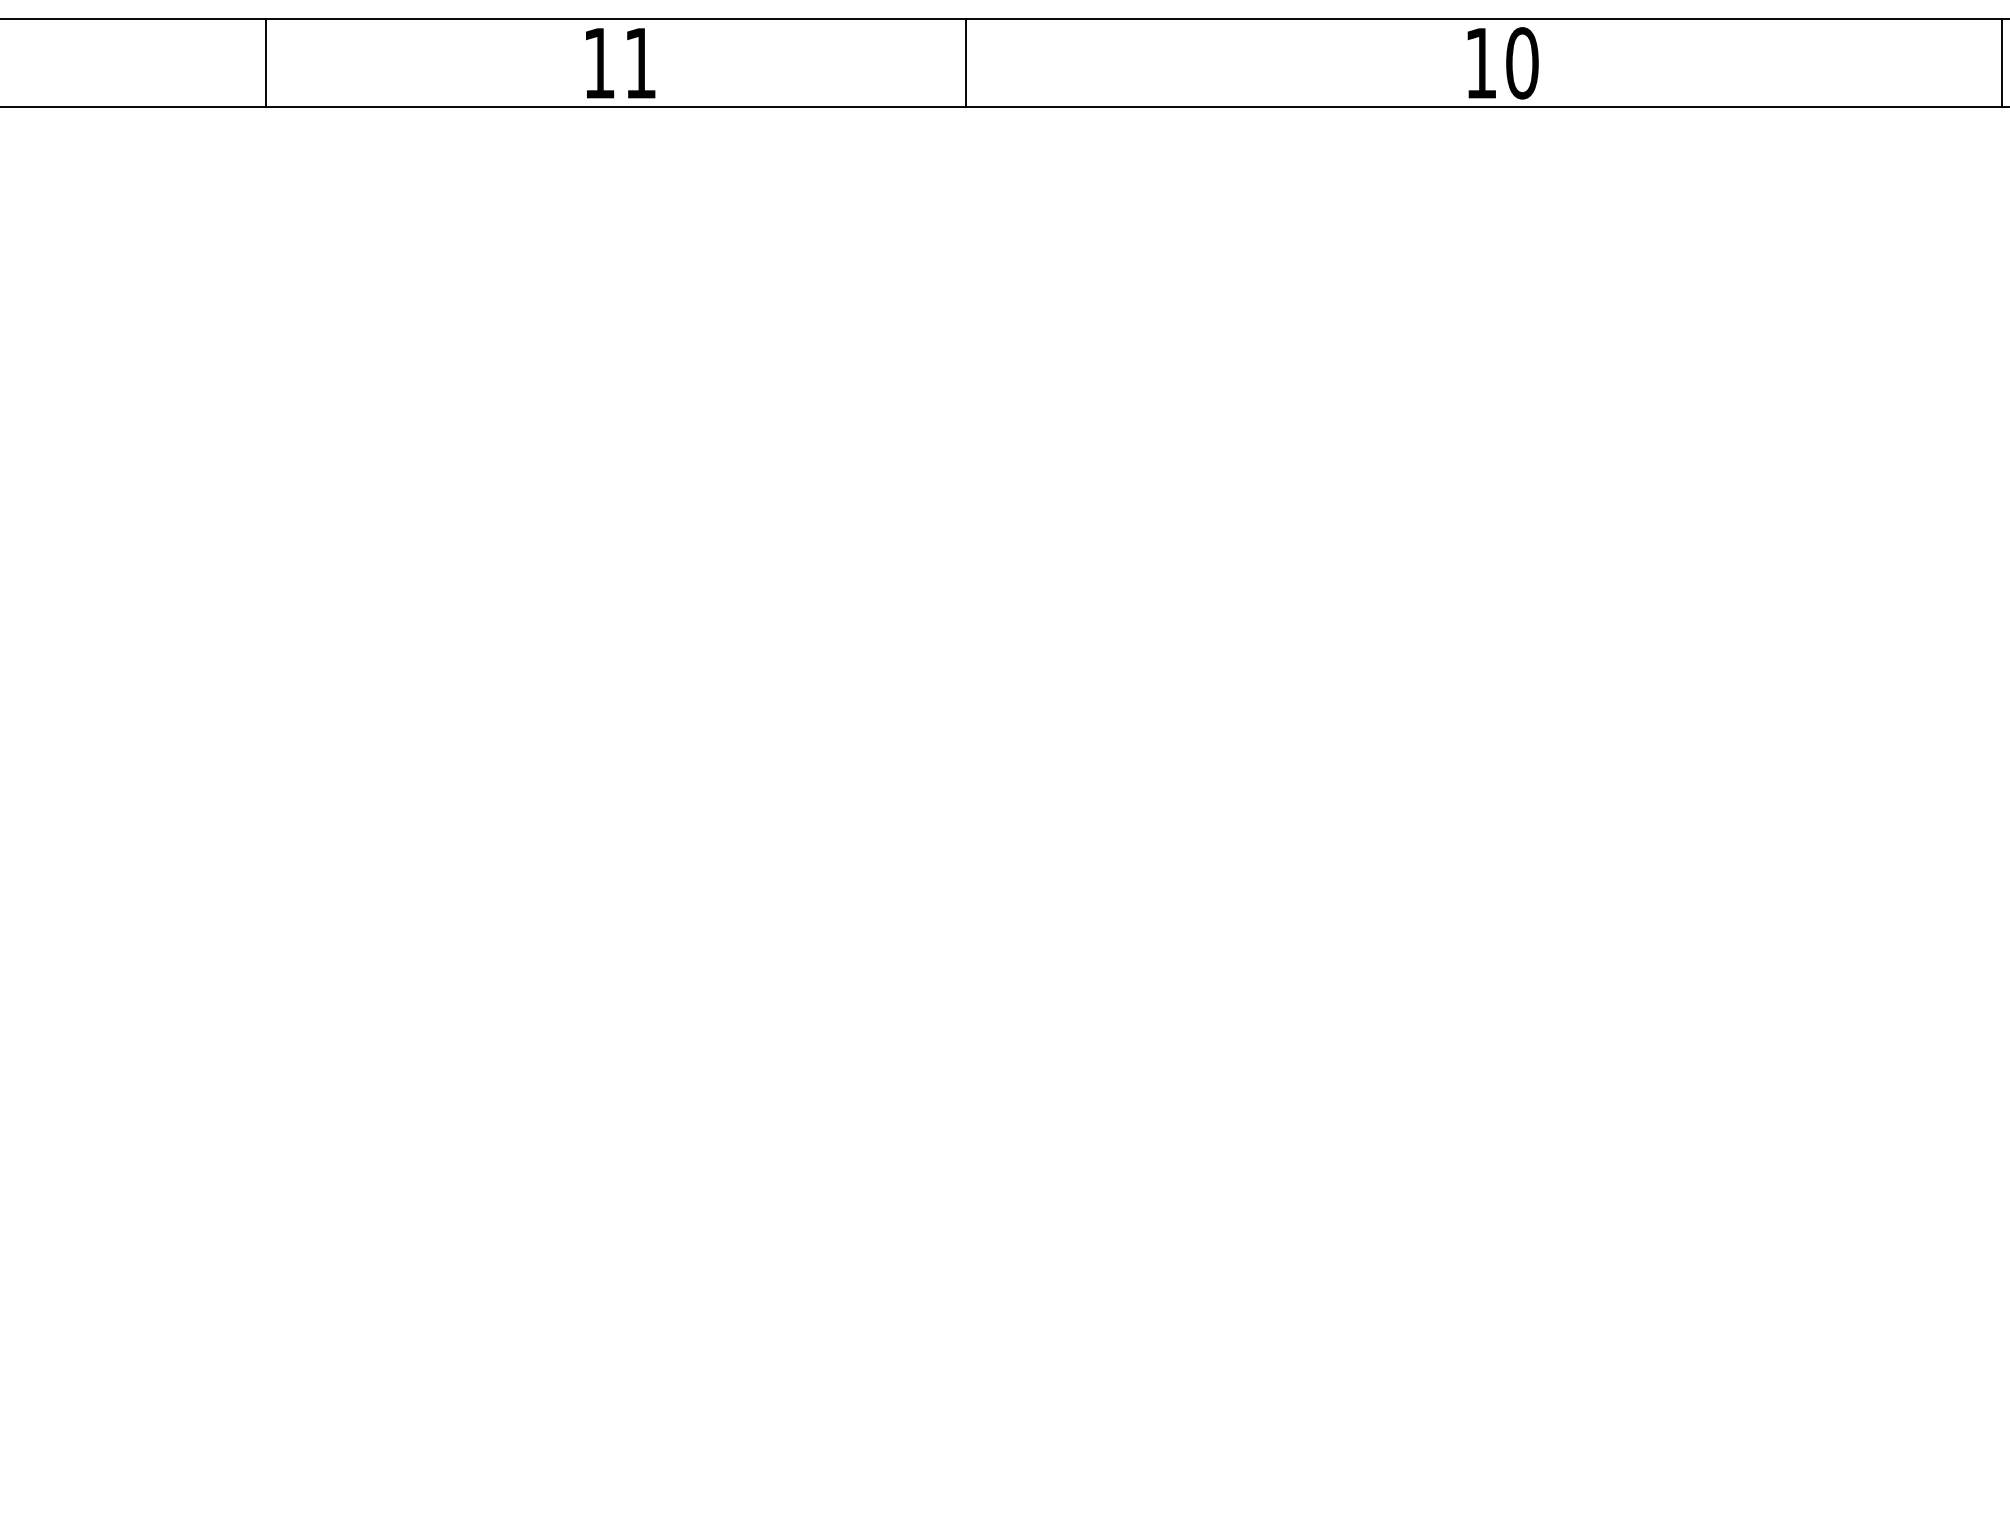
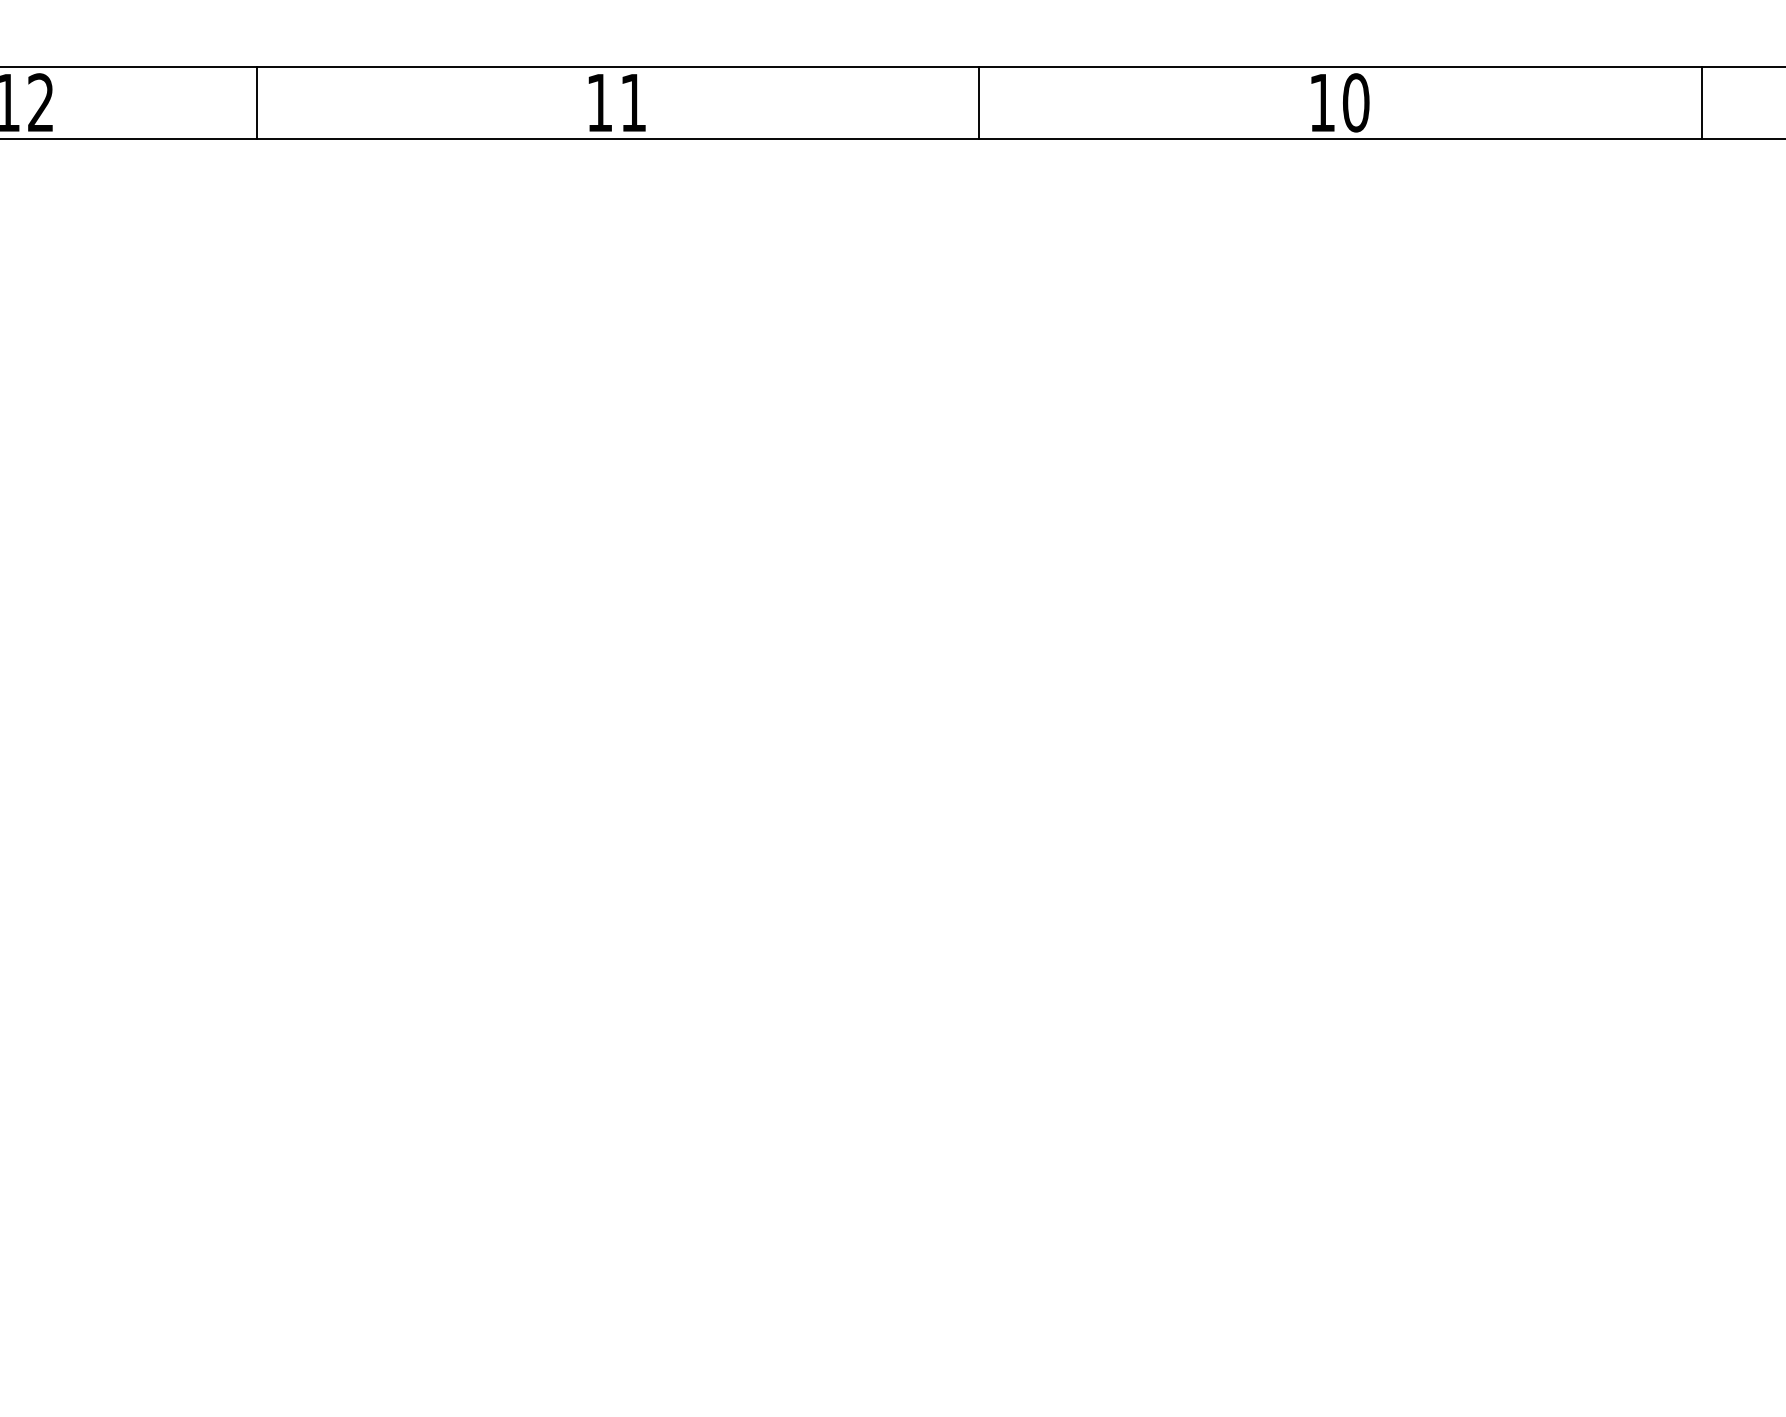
line: (265, 62) -> (256, 102), moved
line: (966, 62) -> (979, 102), moved
line: (2001, 62) -> (1701, 102), moved

